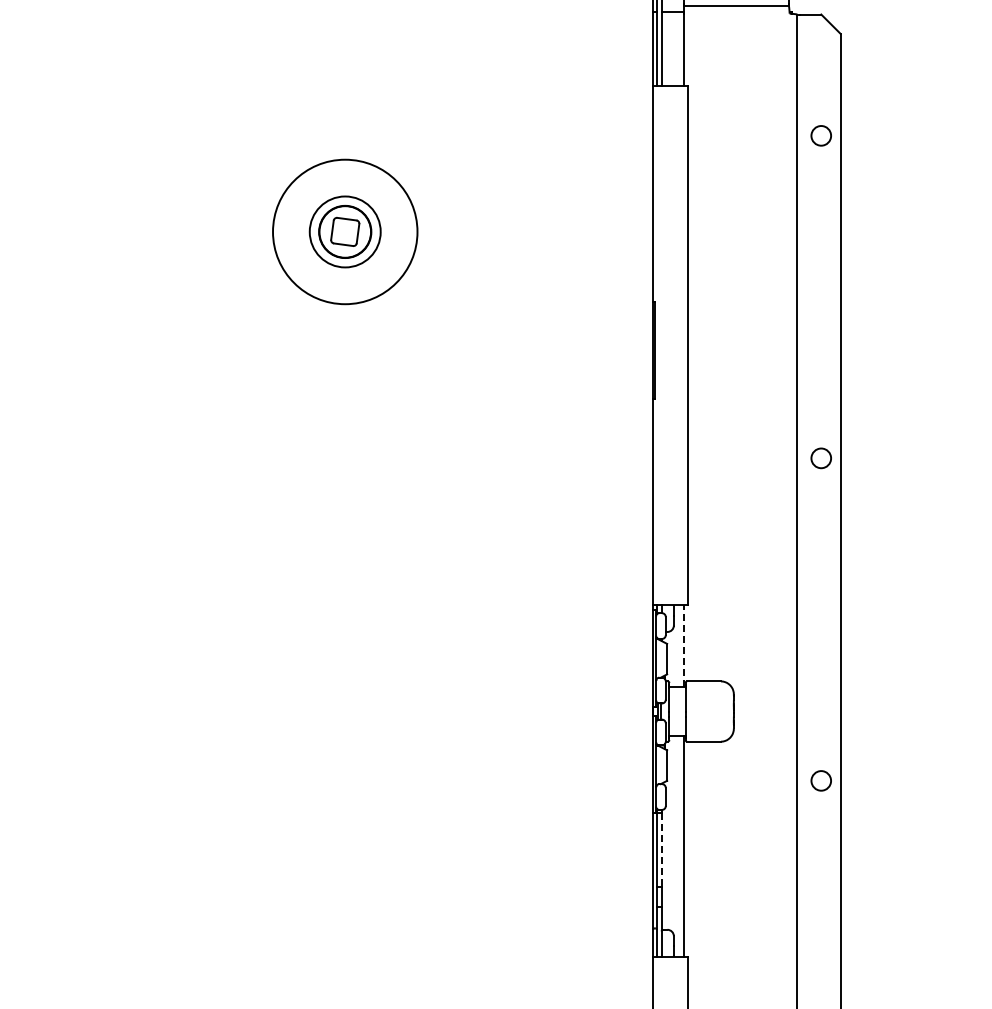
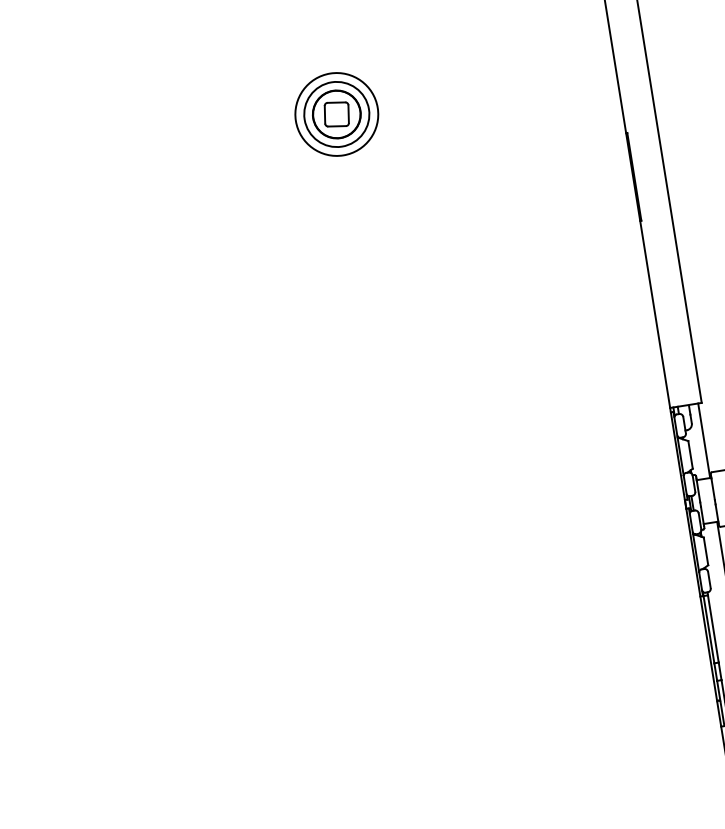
circle: (345, 231) -> (336, 114), size x0.62
line: (684, 645) -> (704, 440), dashed -> solid
line: (661, 850) -> (713, 629), dashed -> solid

